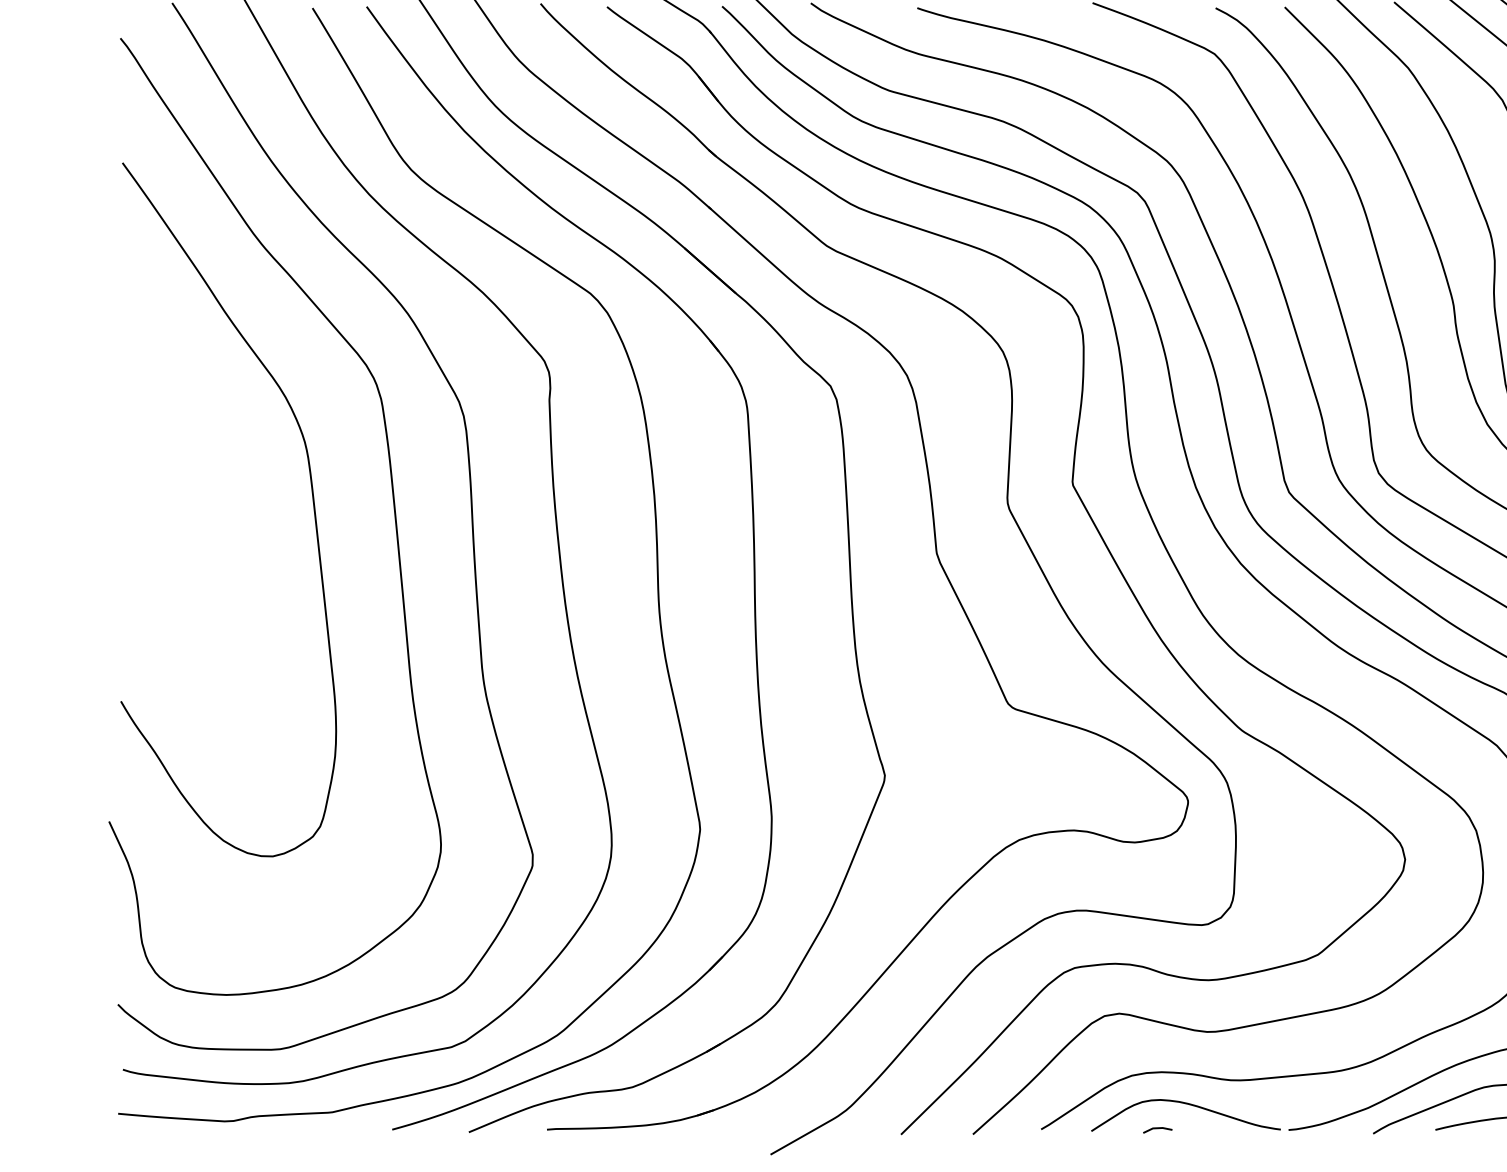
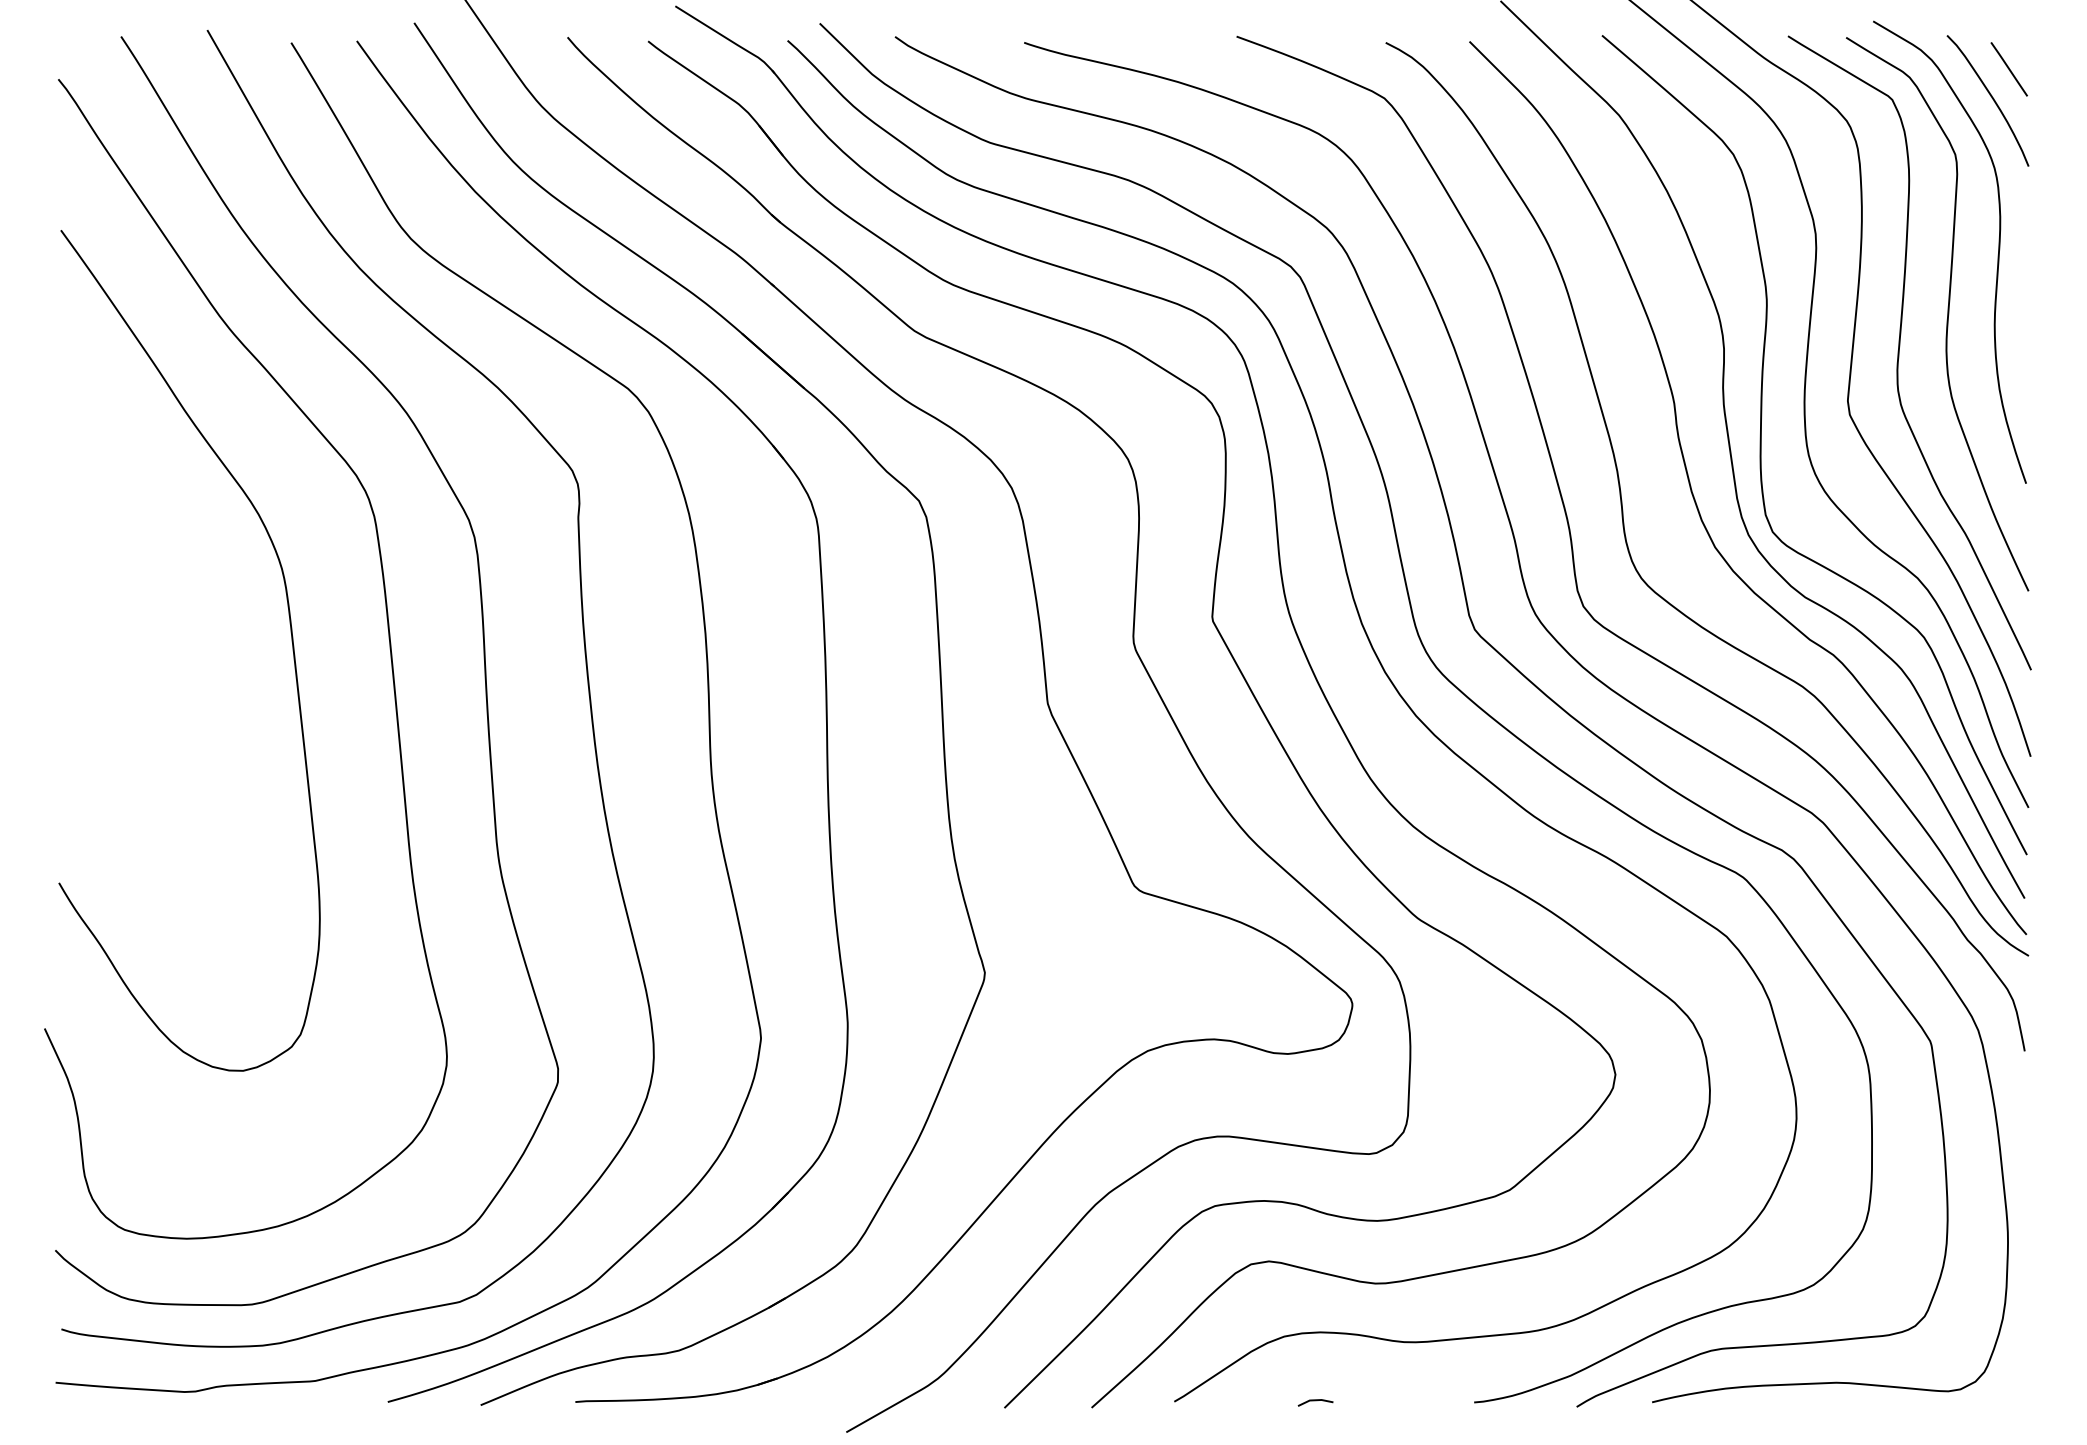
curve: (1189, 1105) -> (1354, 1372), removed

